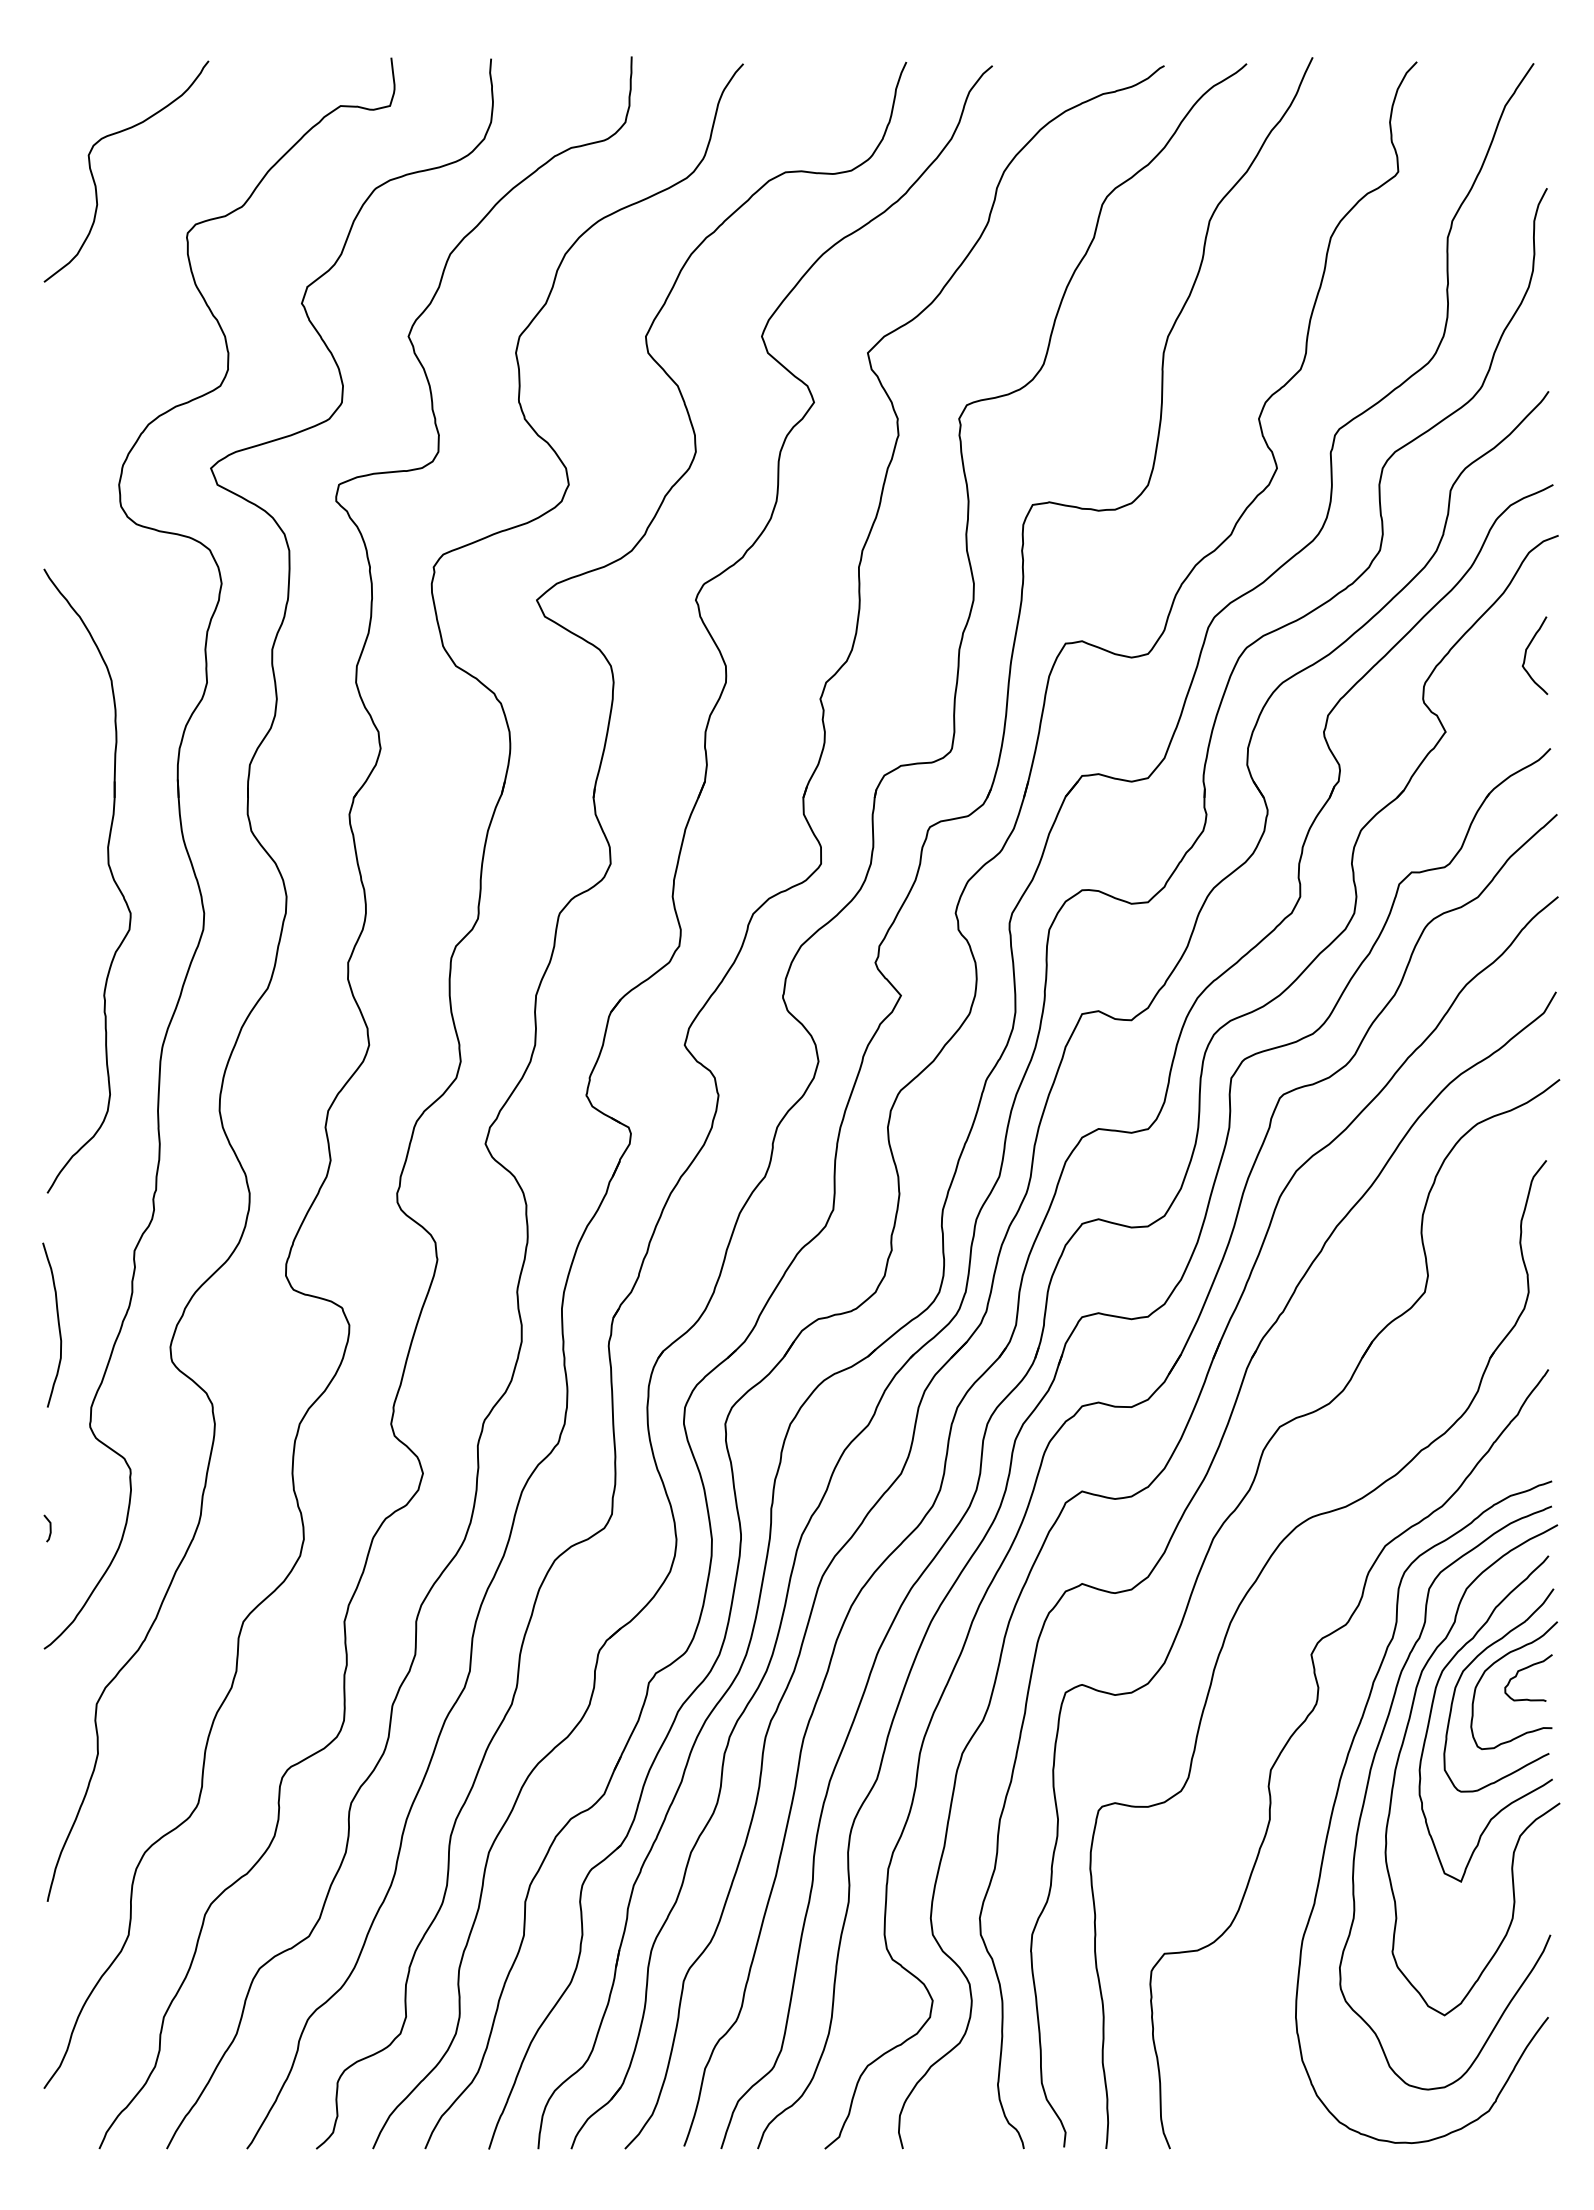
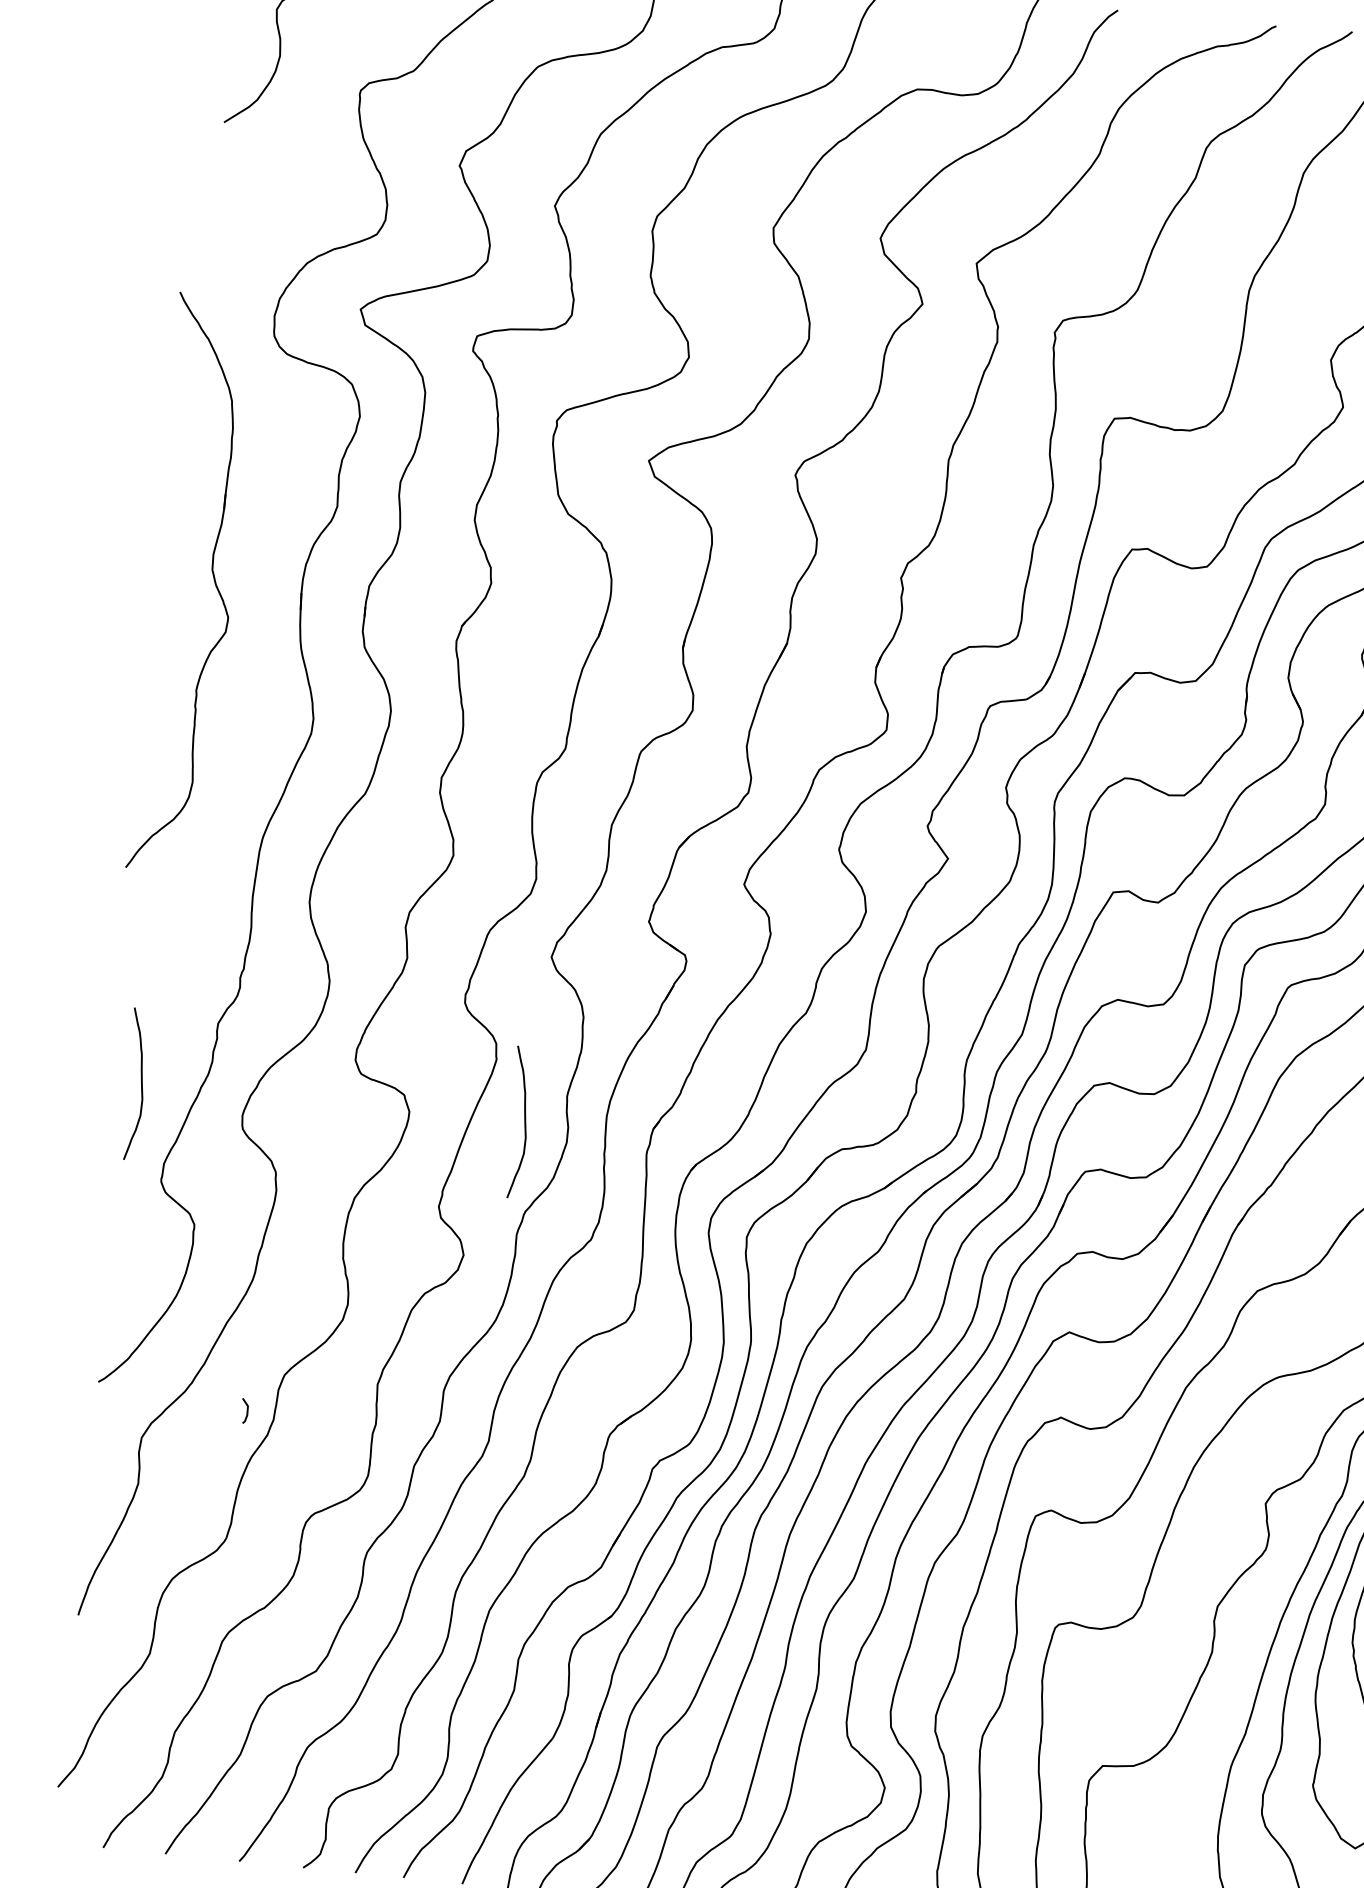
part: (110, 873) -> (213, 578), moved
curve: (473, 1322) -> (524, 1120), added
line: (49, 1528) -> (246, 1411), moved

